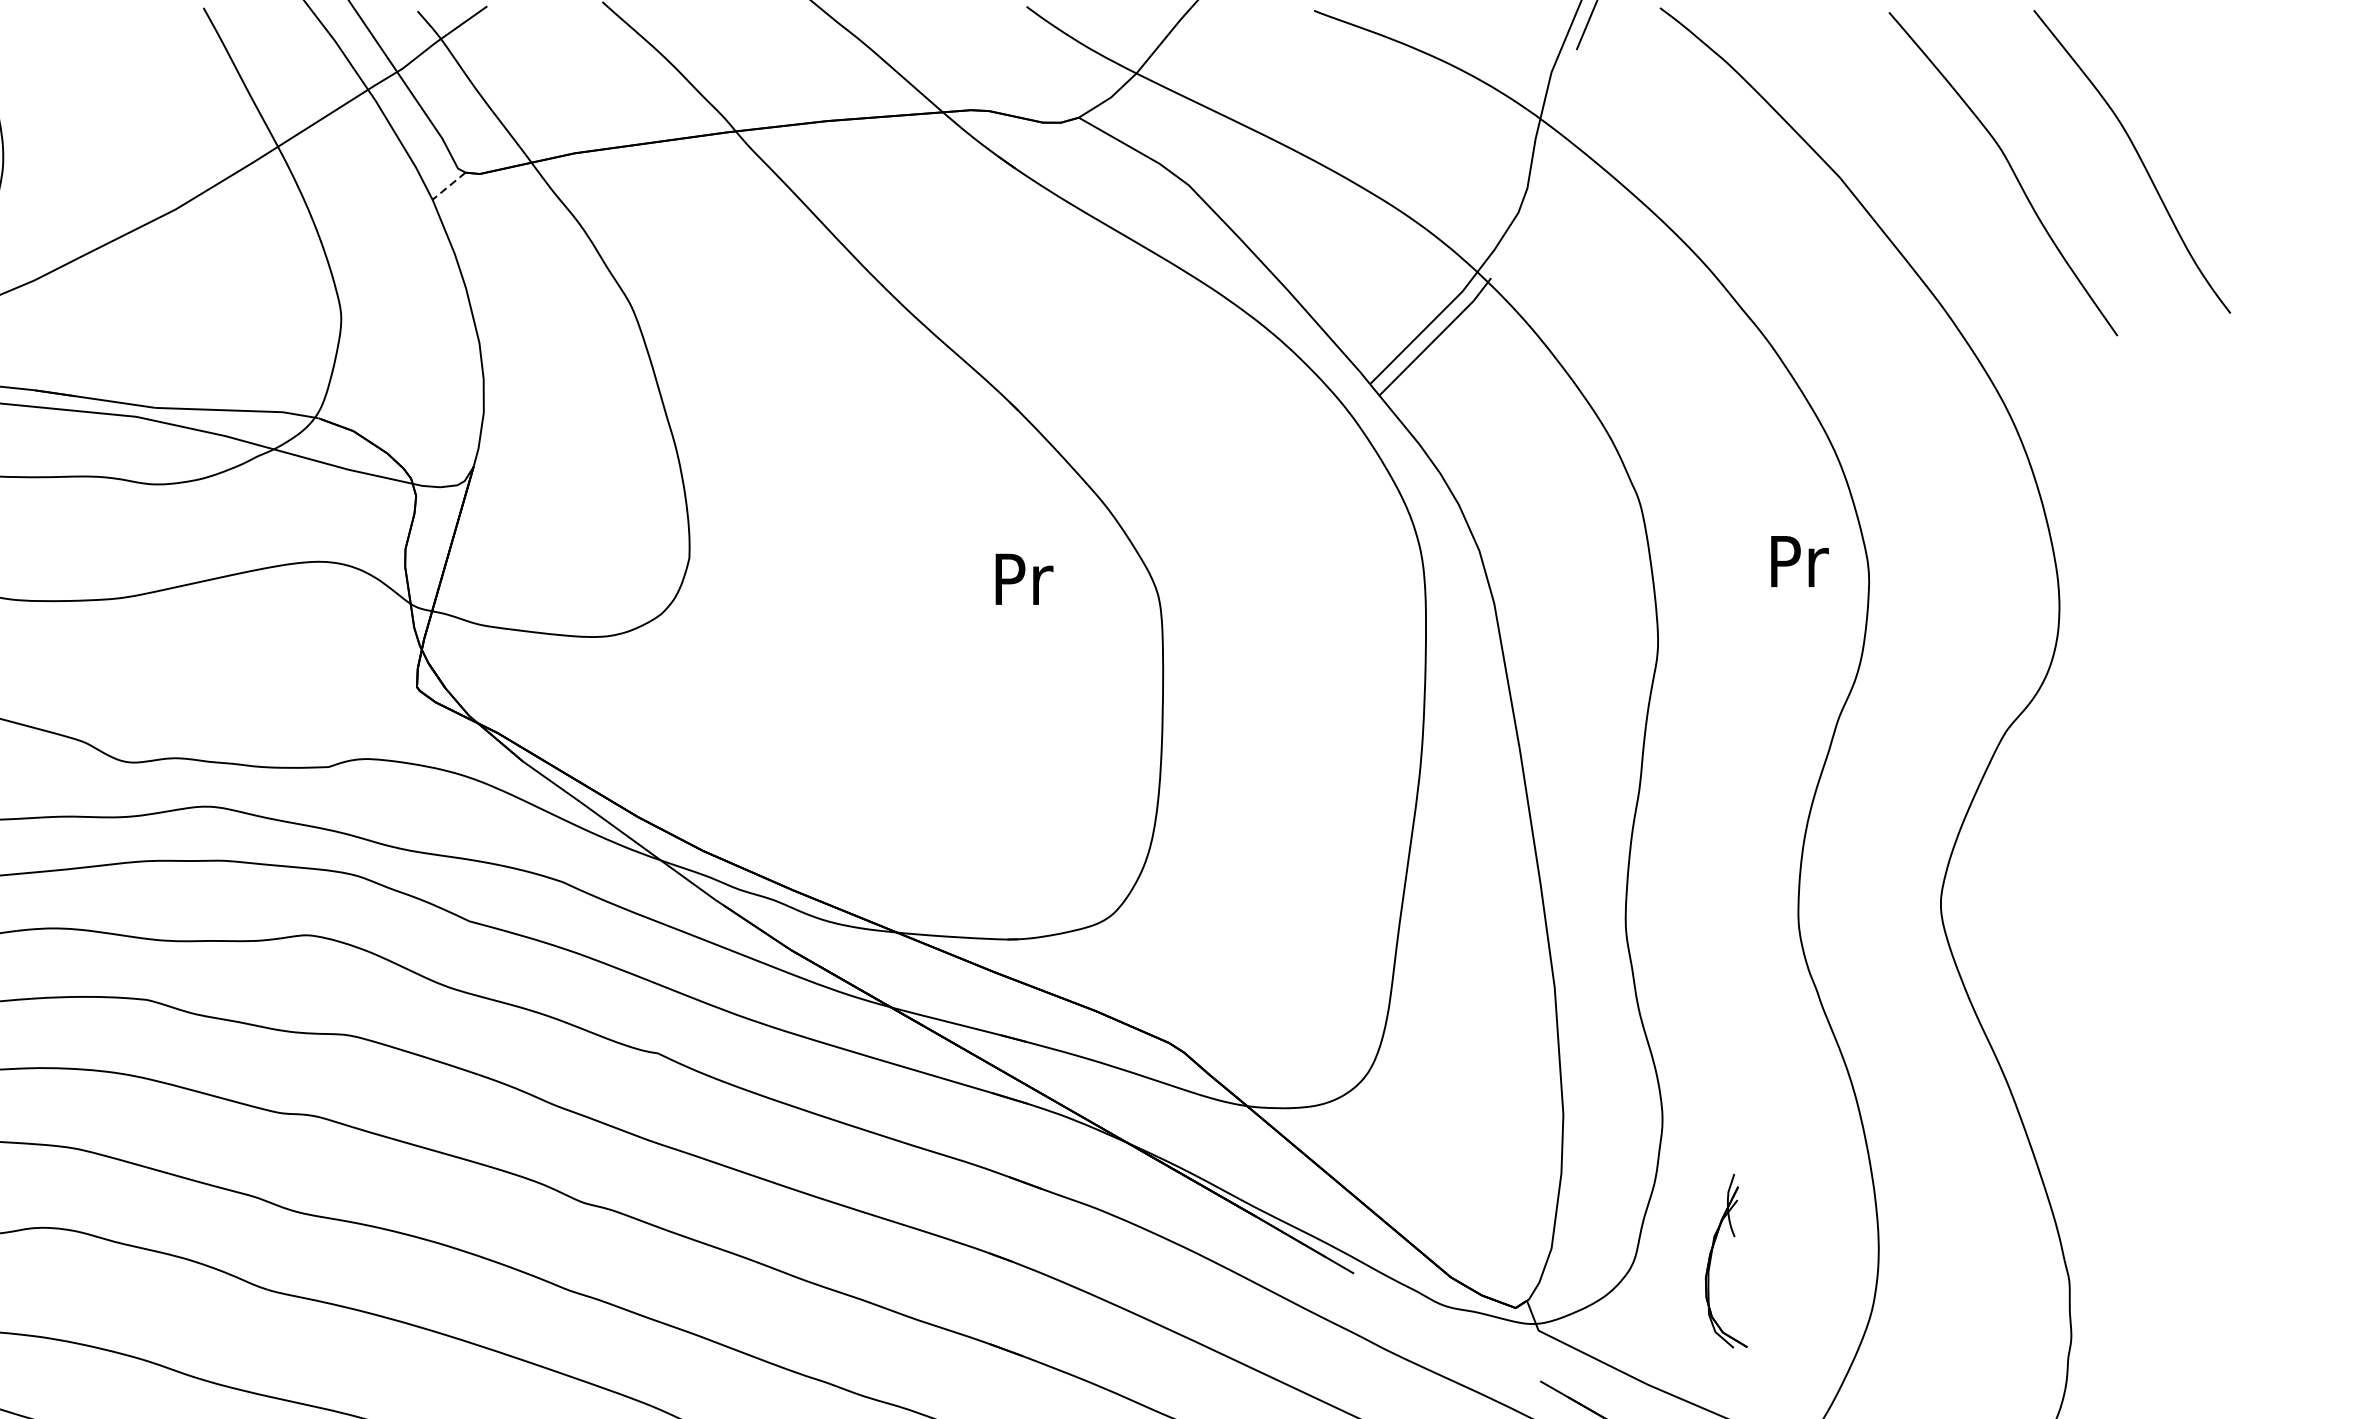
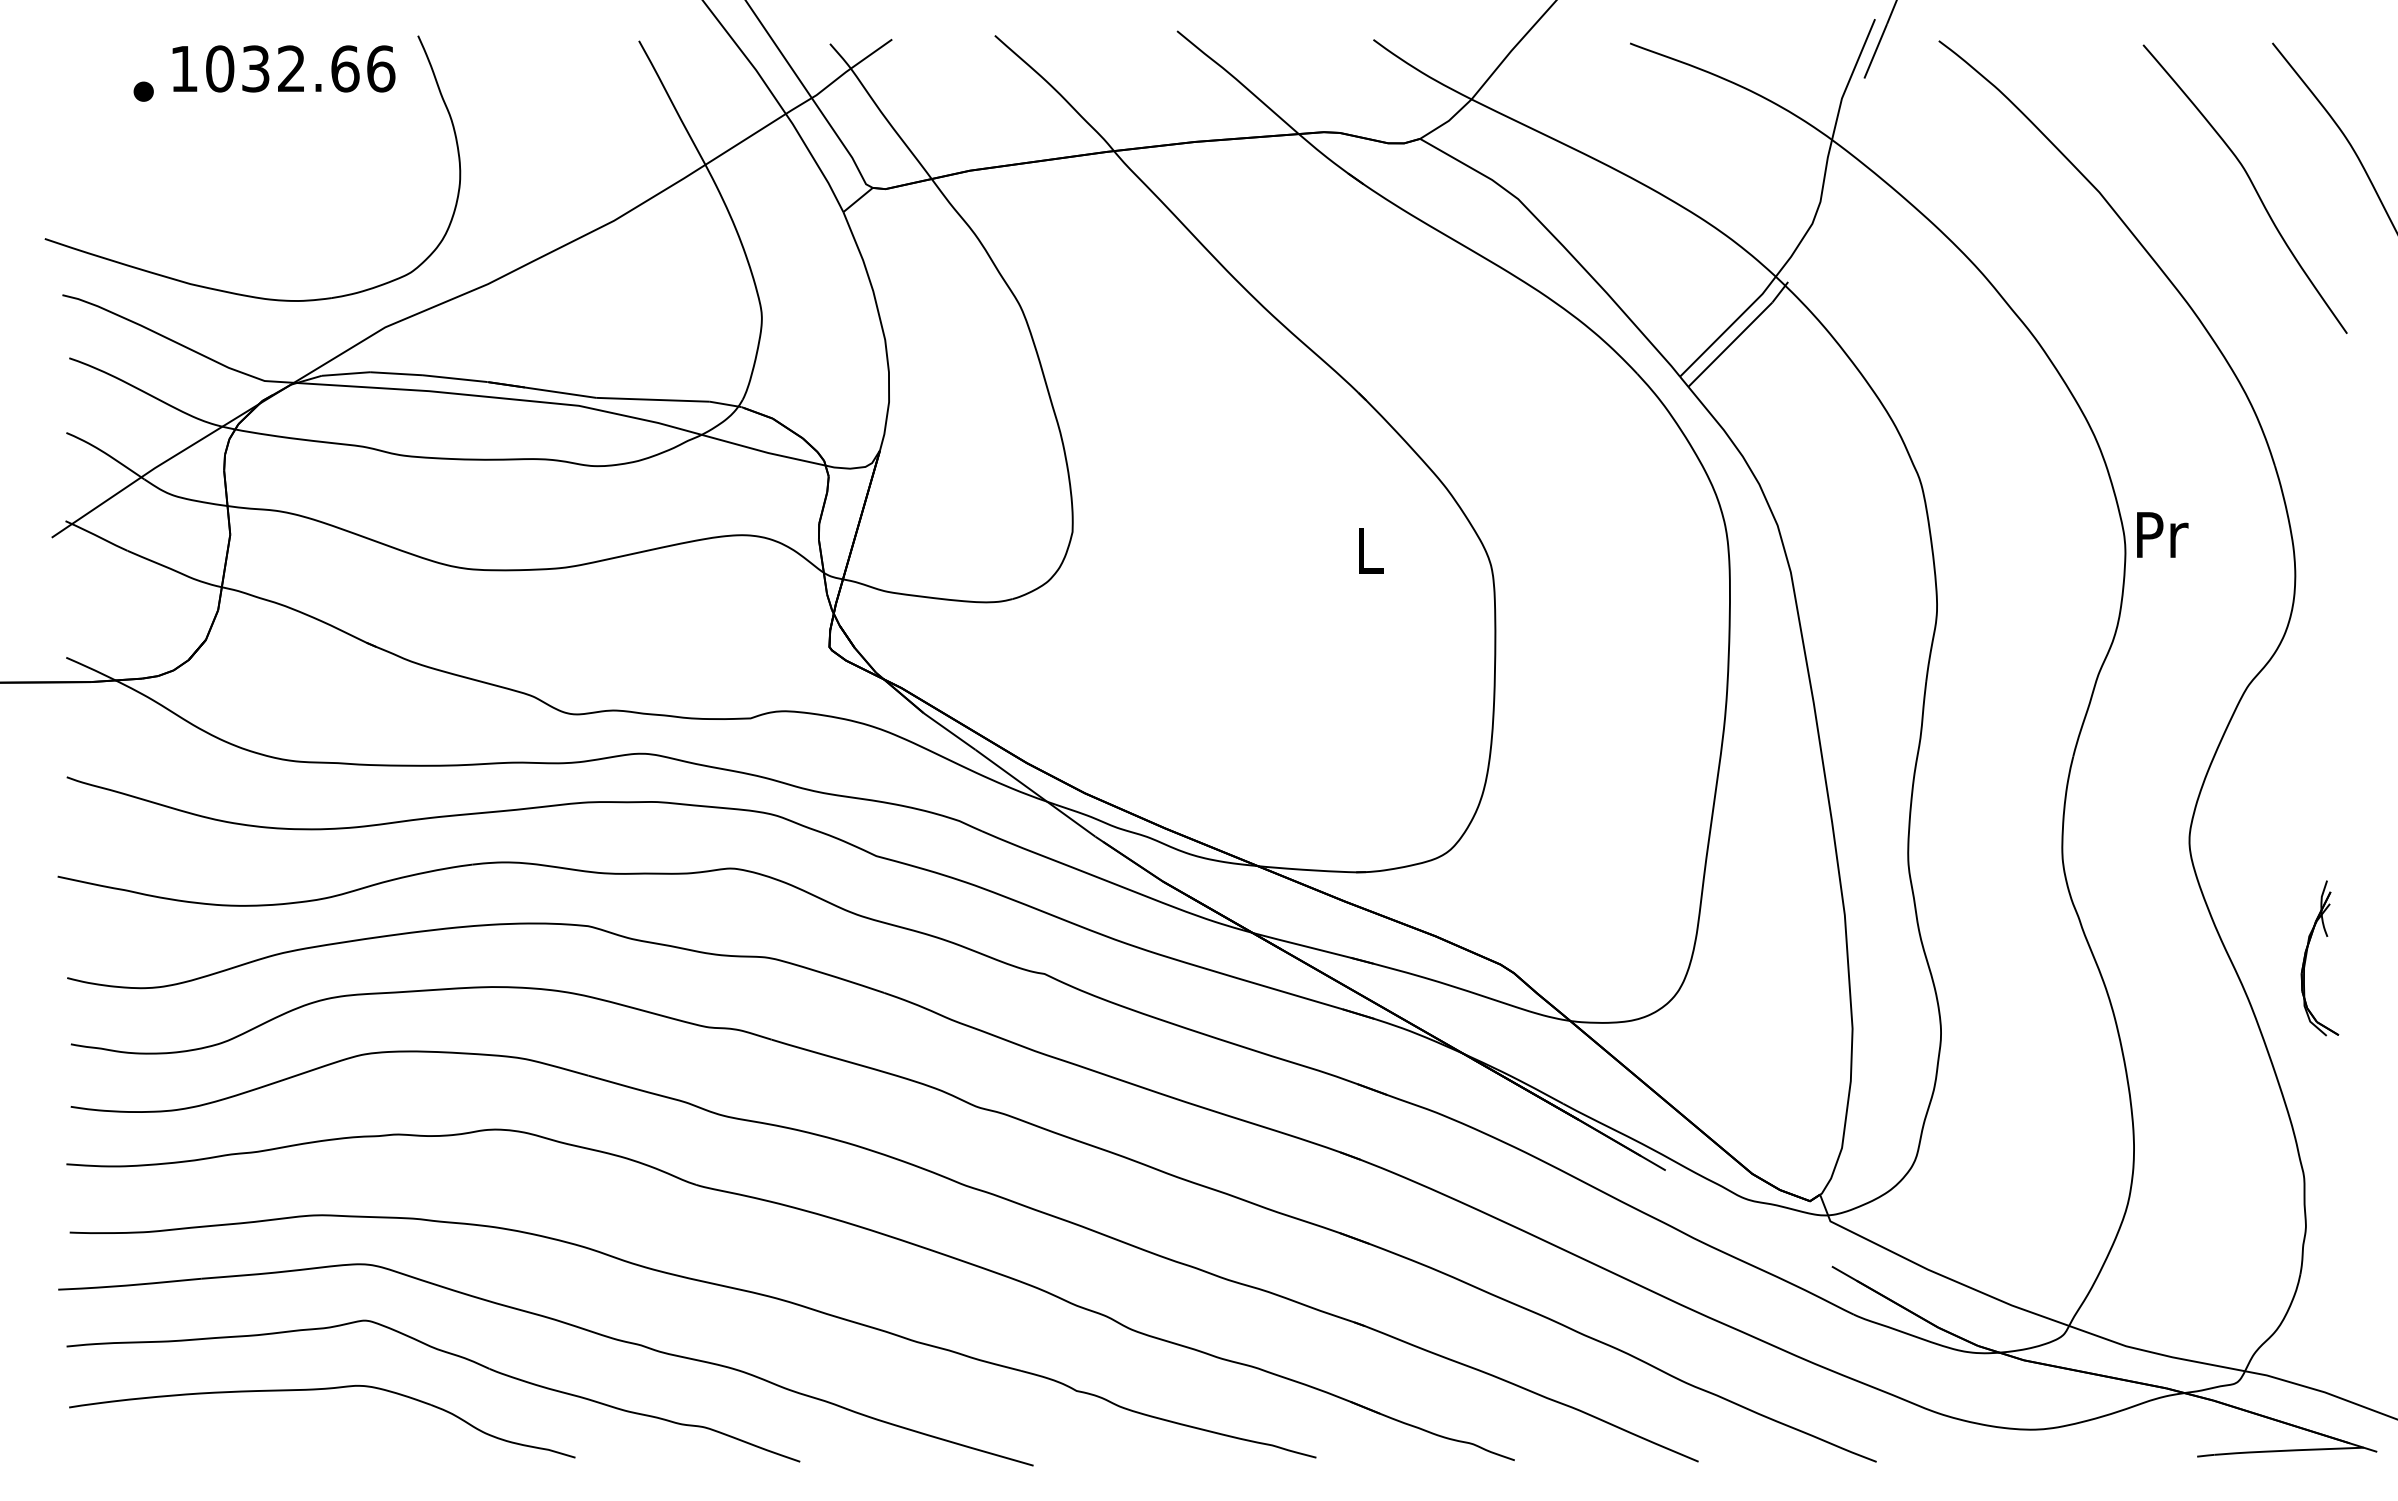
line: (448, 186) -> (857, 200), dashed -> solid
text: (1799, 561) -> (2162, 534), moved
text: (1024, 578) -> (1371, 550), Pr -> L
part: (1712, 1256) -> (2307, 954), moved

